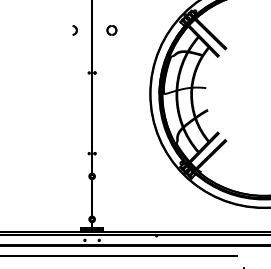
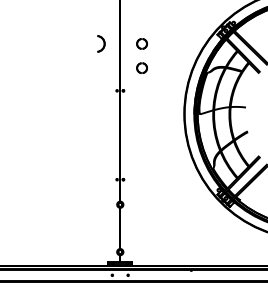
part: (74, 30) -> (100, 44), size x1.6
part: (111, 52) -> (141, 68), added

